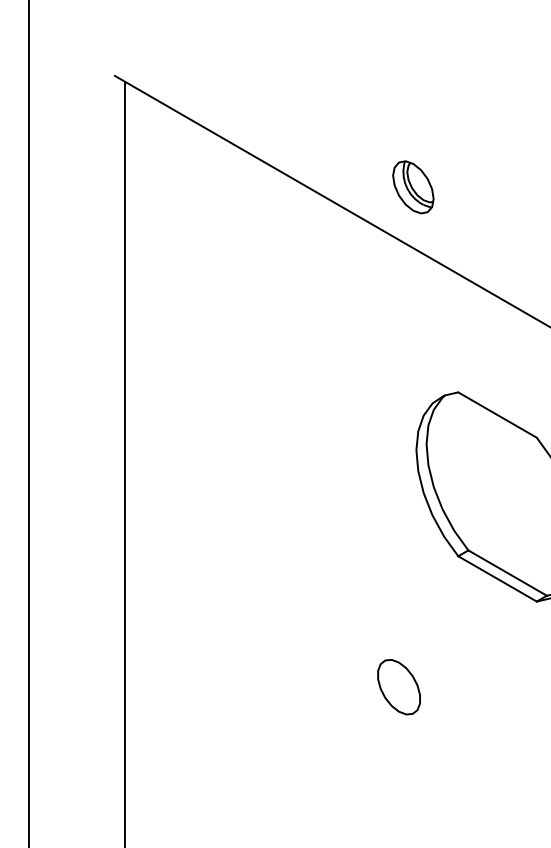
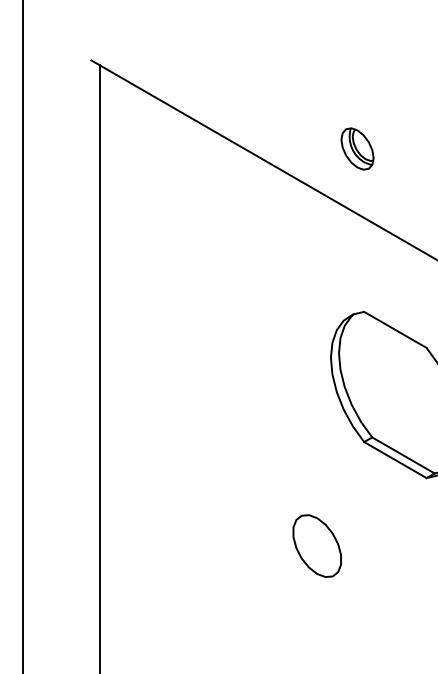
part: (413, 186) -> (357, 148), moved
part: (398, 686) -> (316, 545), size x1.43

